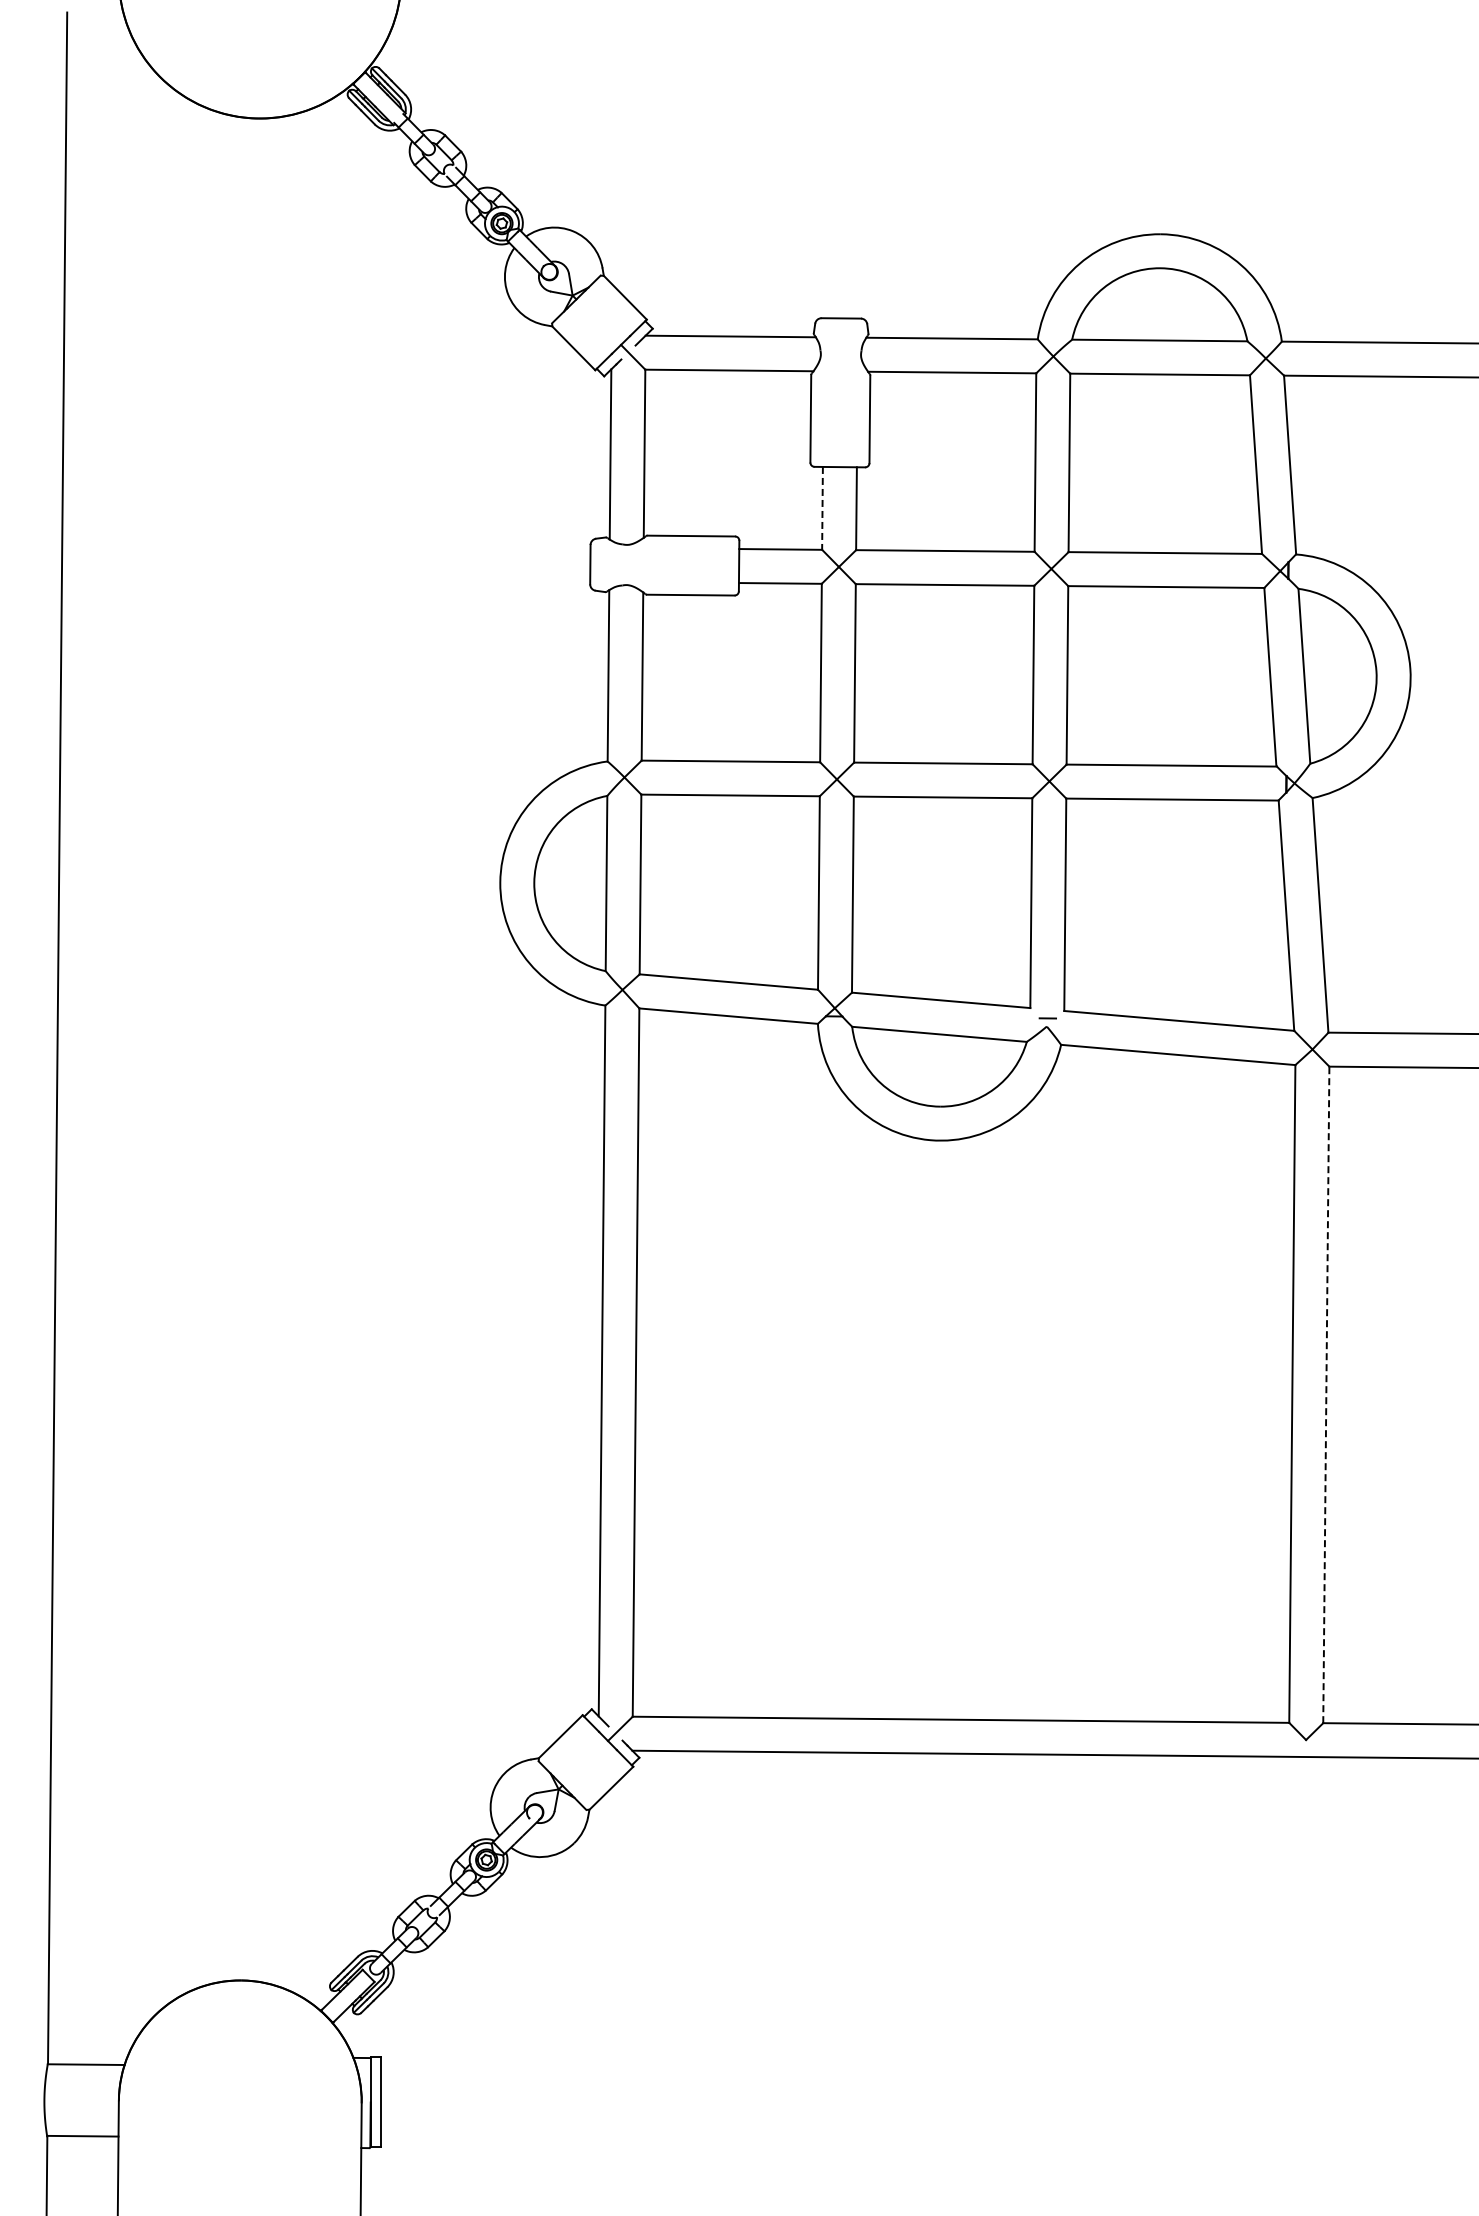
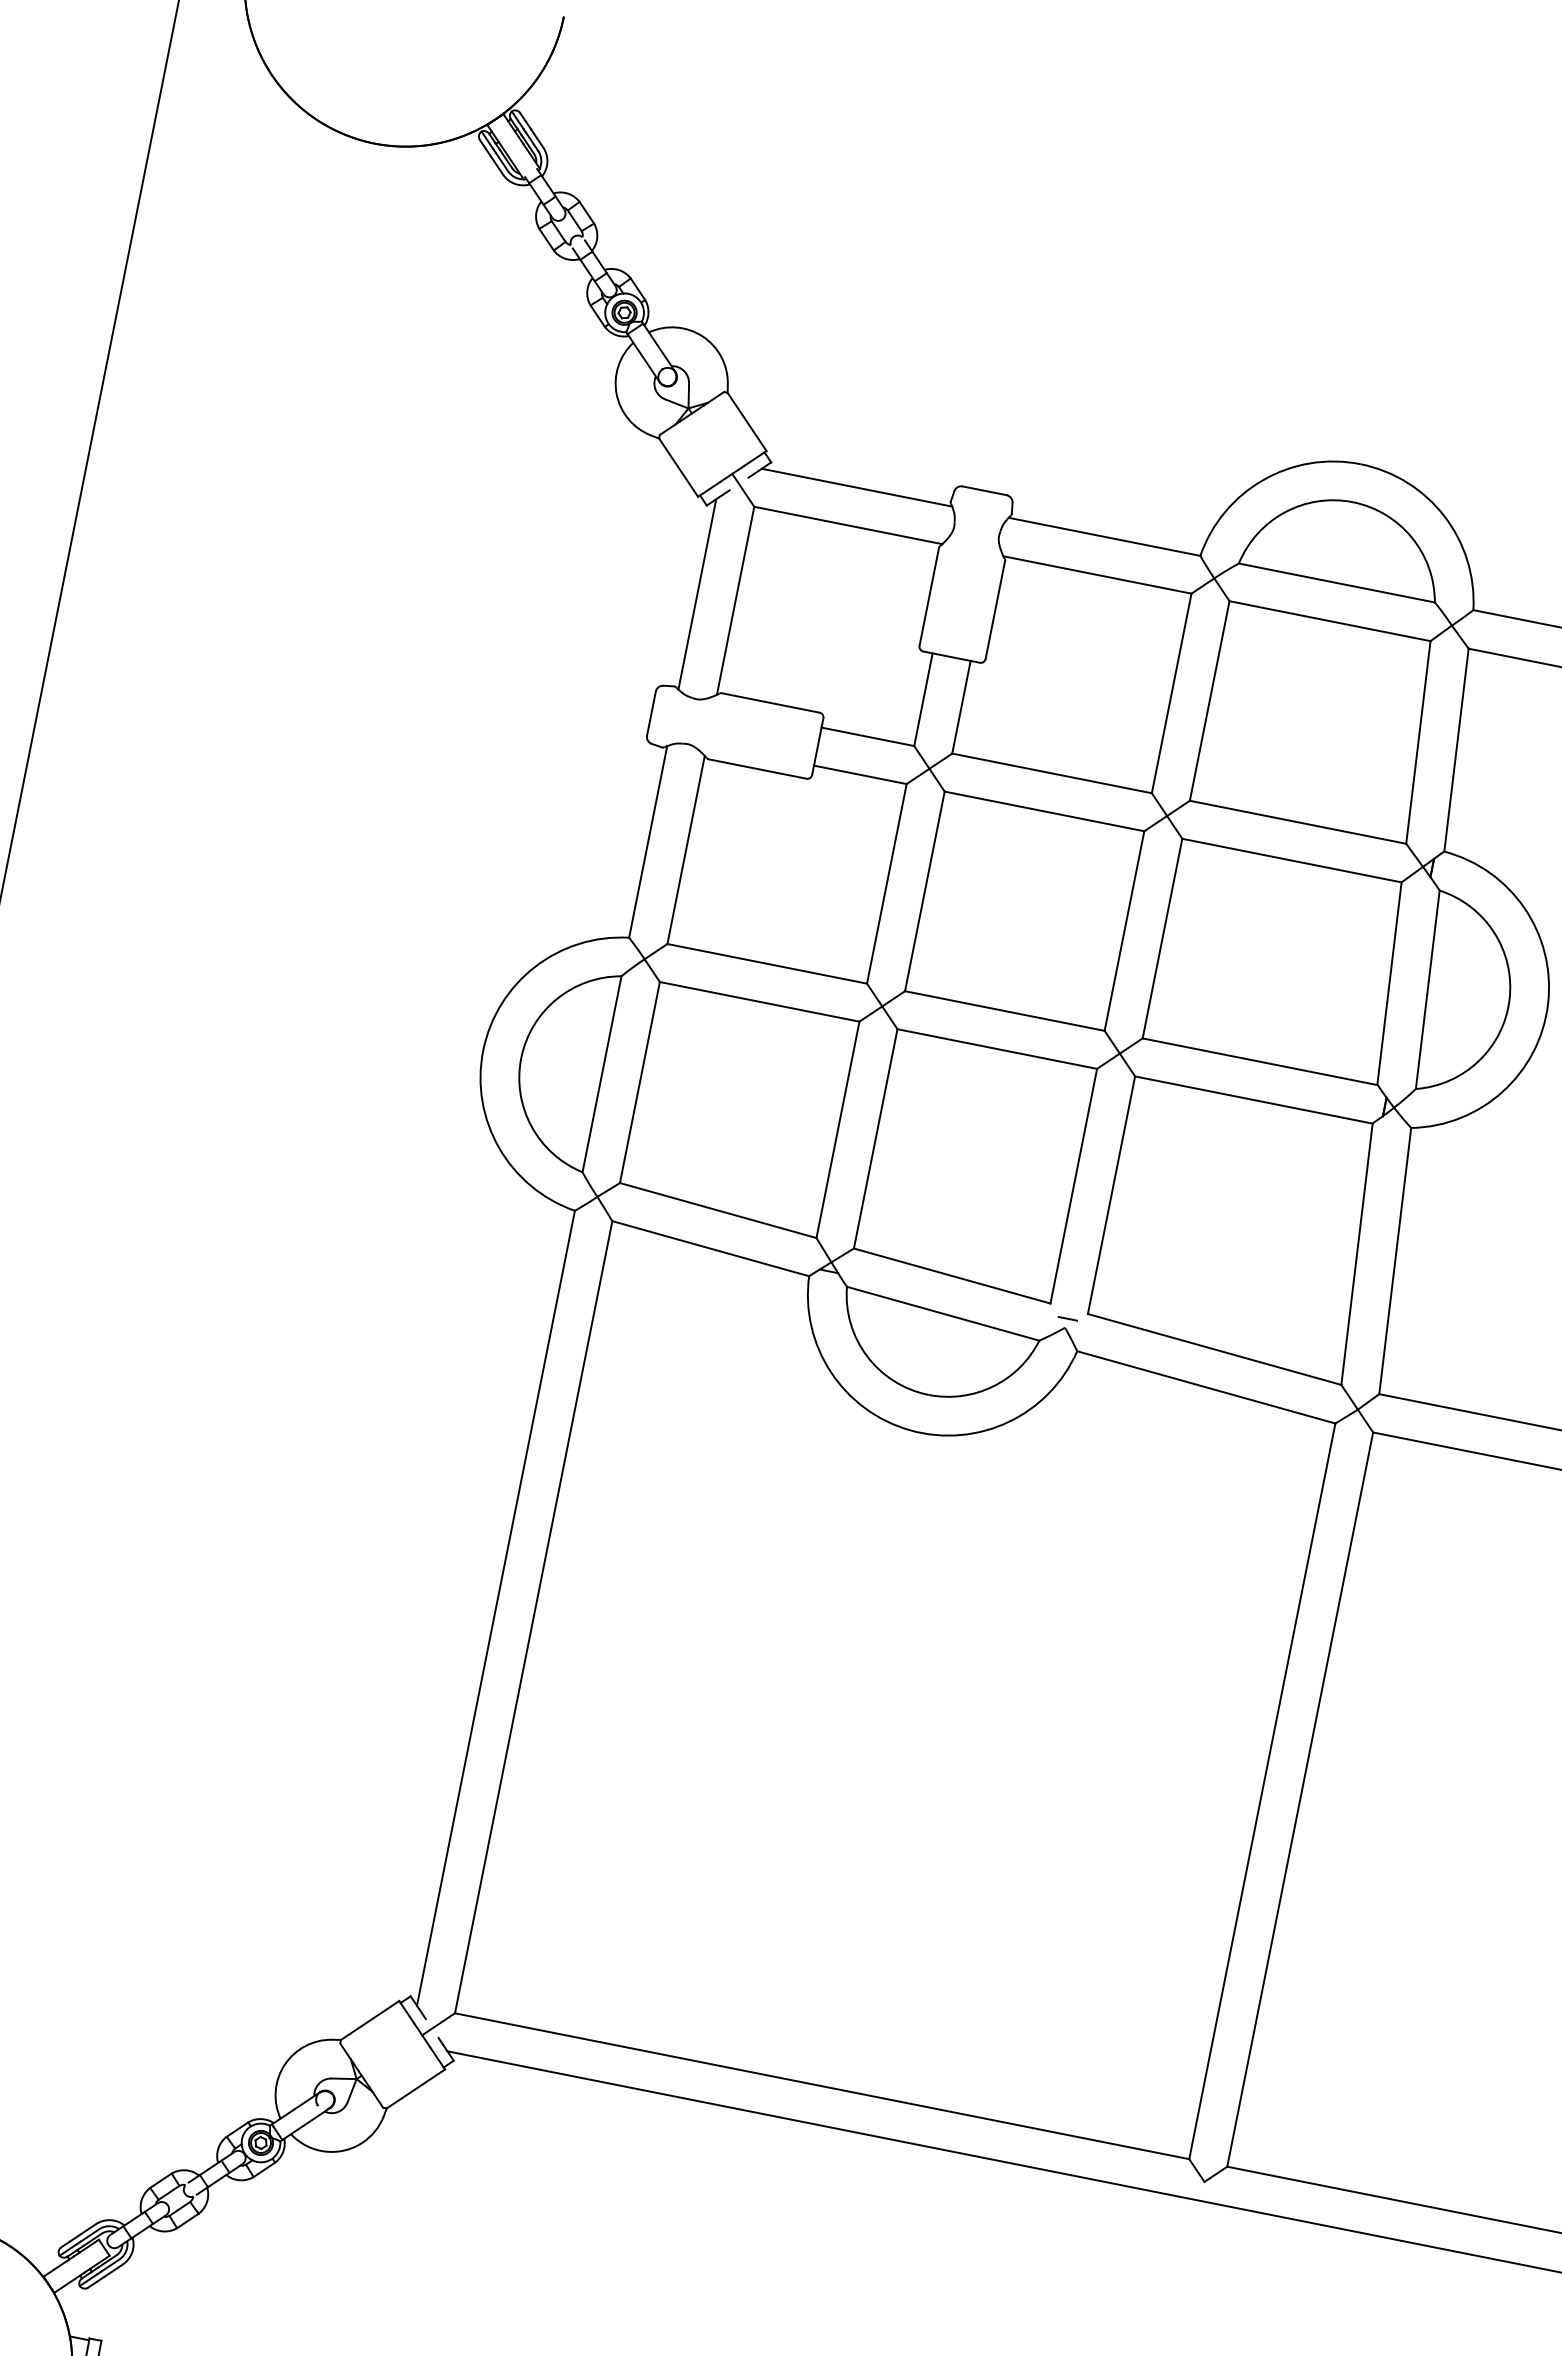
line: (822, 508) -> (923, 699), dashed -> solid
line: (1326, 1394) -> (1300, 1799), dashed -> solid

